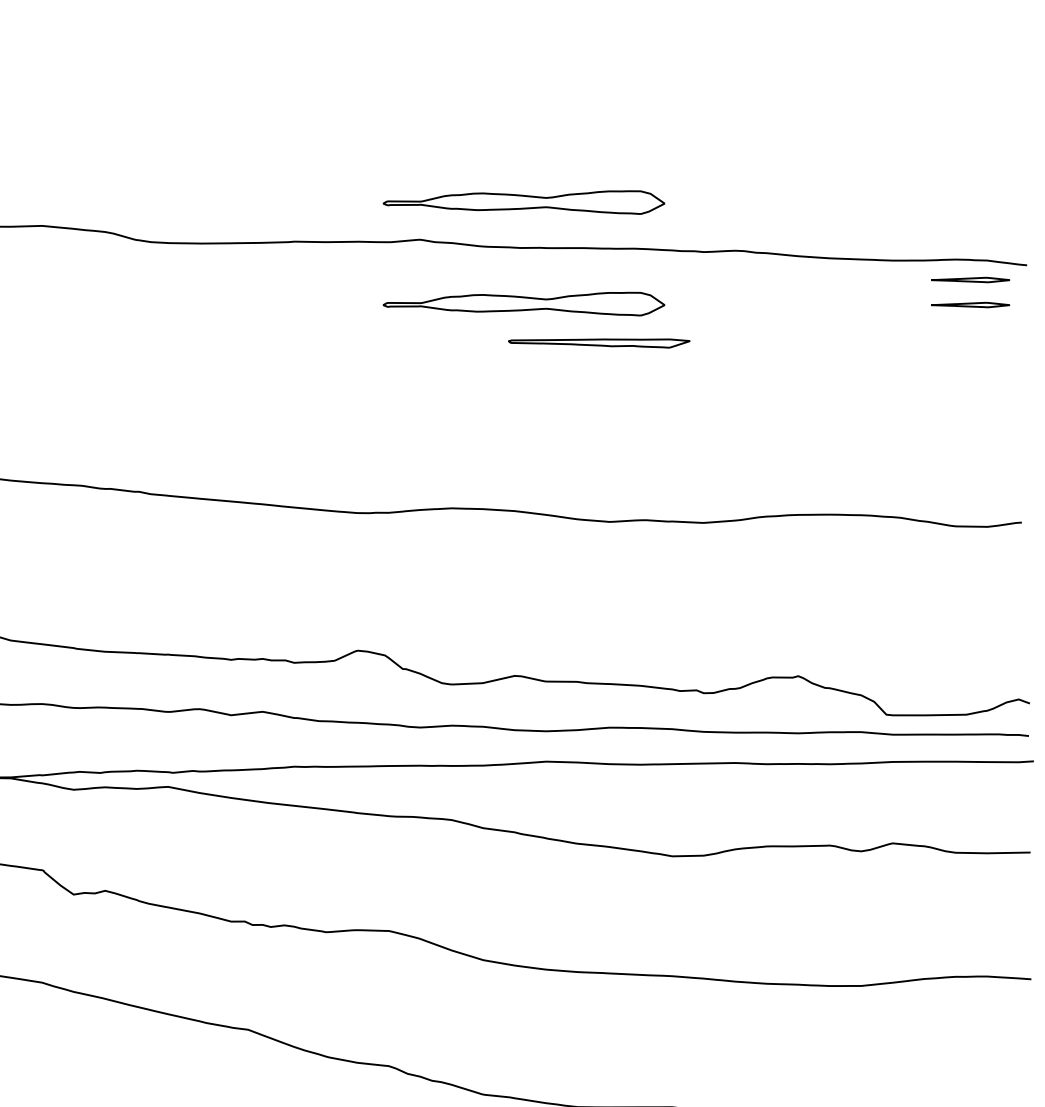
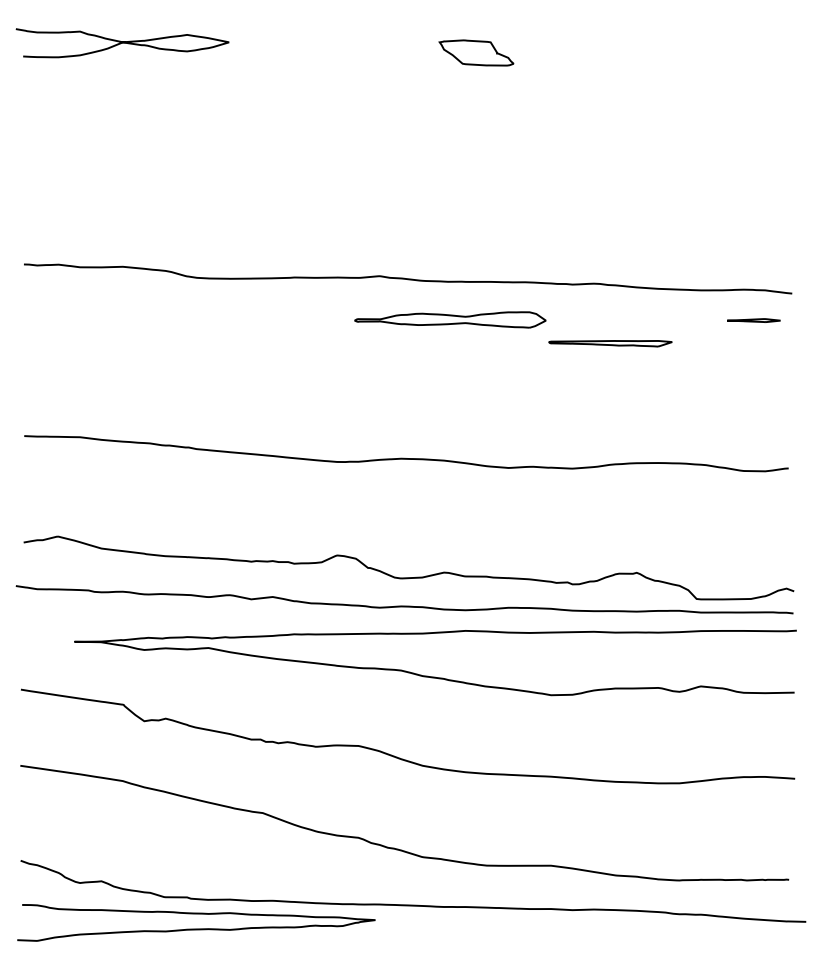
part: (524, 201) -> (450, 250), removed
line: (970, 279) -> (753, 303), removed
part: (599, 343) -> (610, 343), moved

